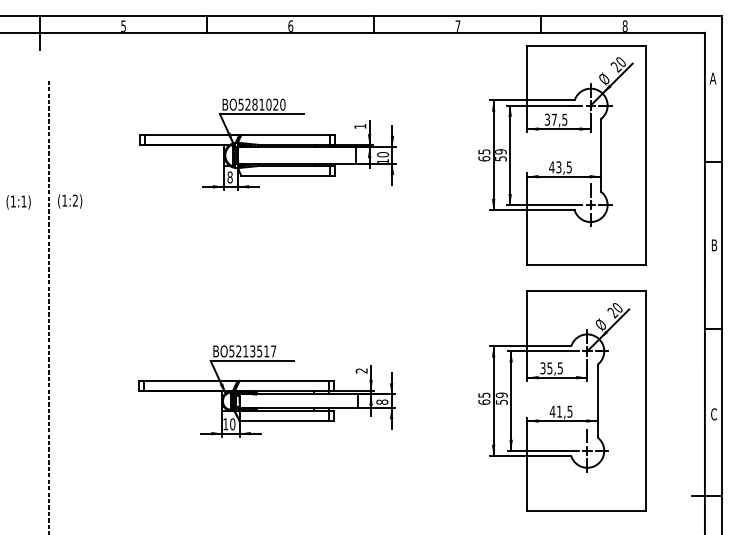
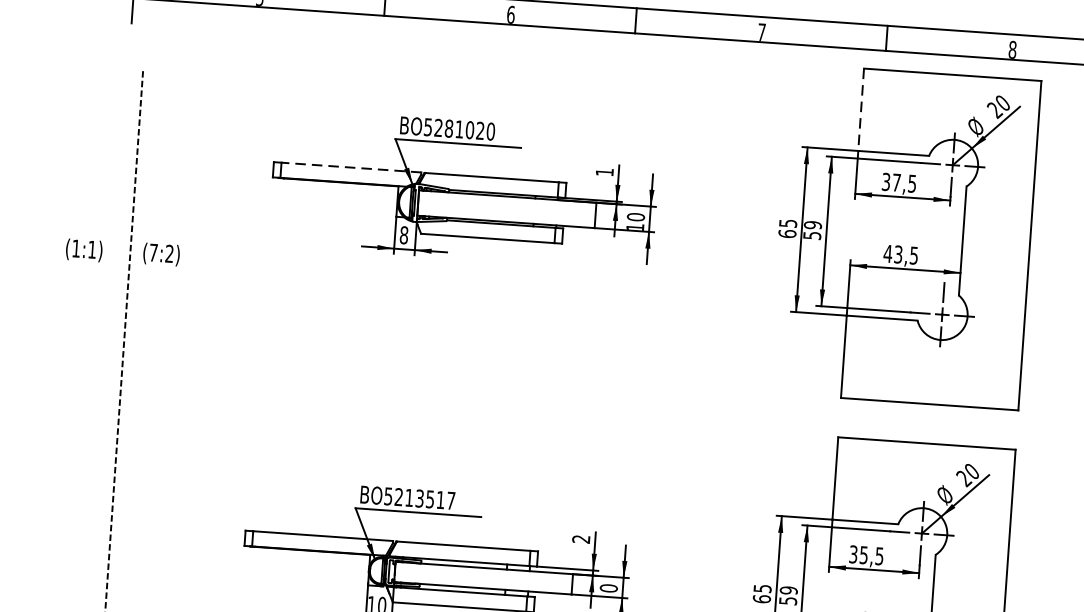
line: (527, 73) -> (861, 110), solid -> dashed
line: (192, 135) -> (352, 168), solid -> dashed
text: (64, 200) -> (153, 252), (1:2) -> (7:2)
text: (381, 401) -> (607, 587), 8 -> 0

